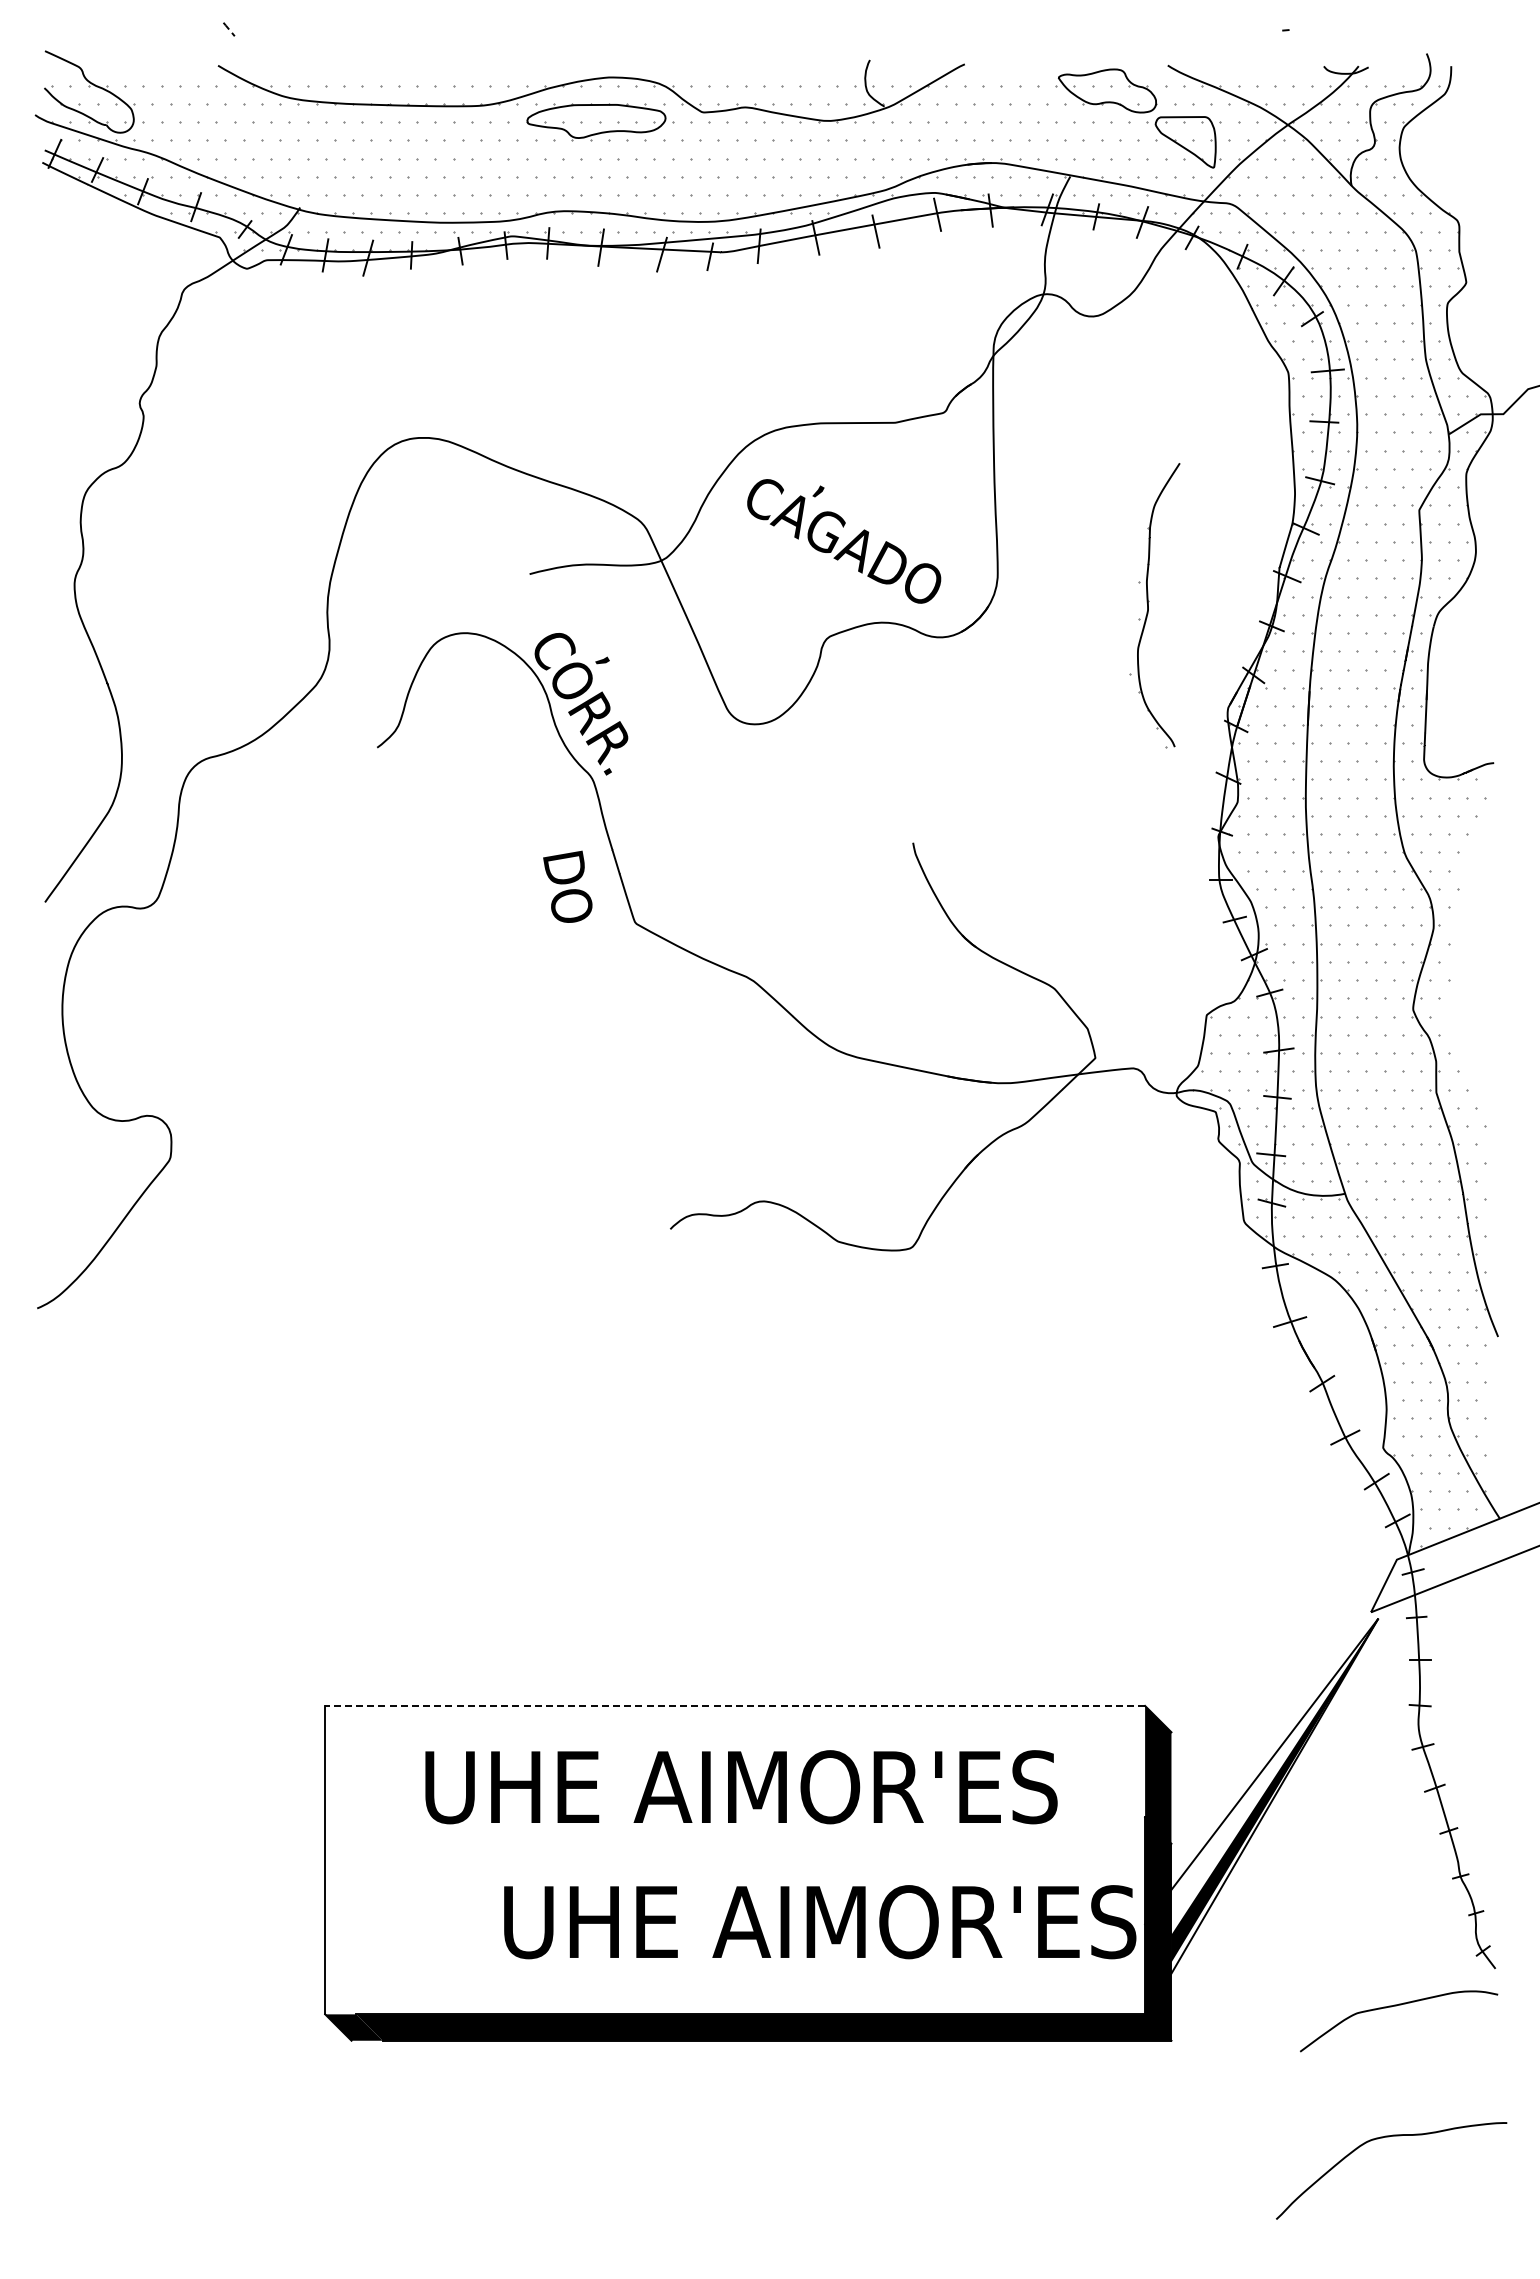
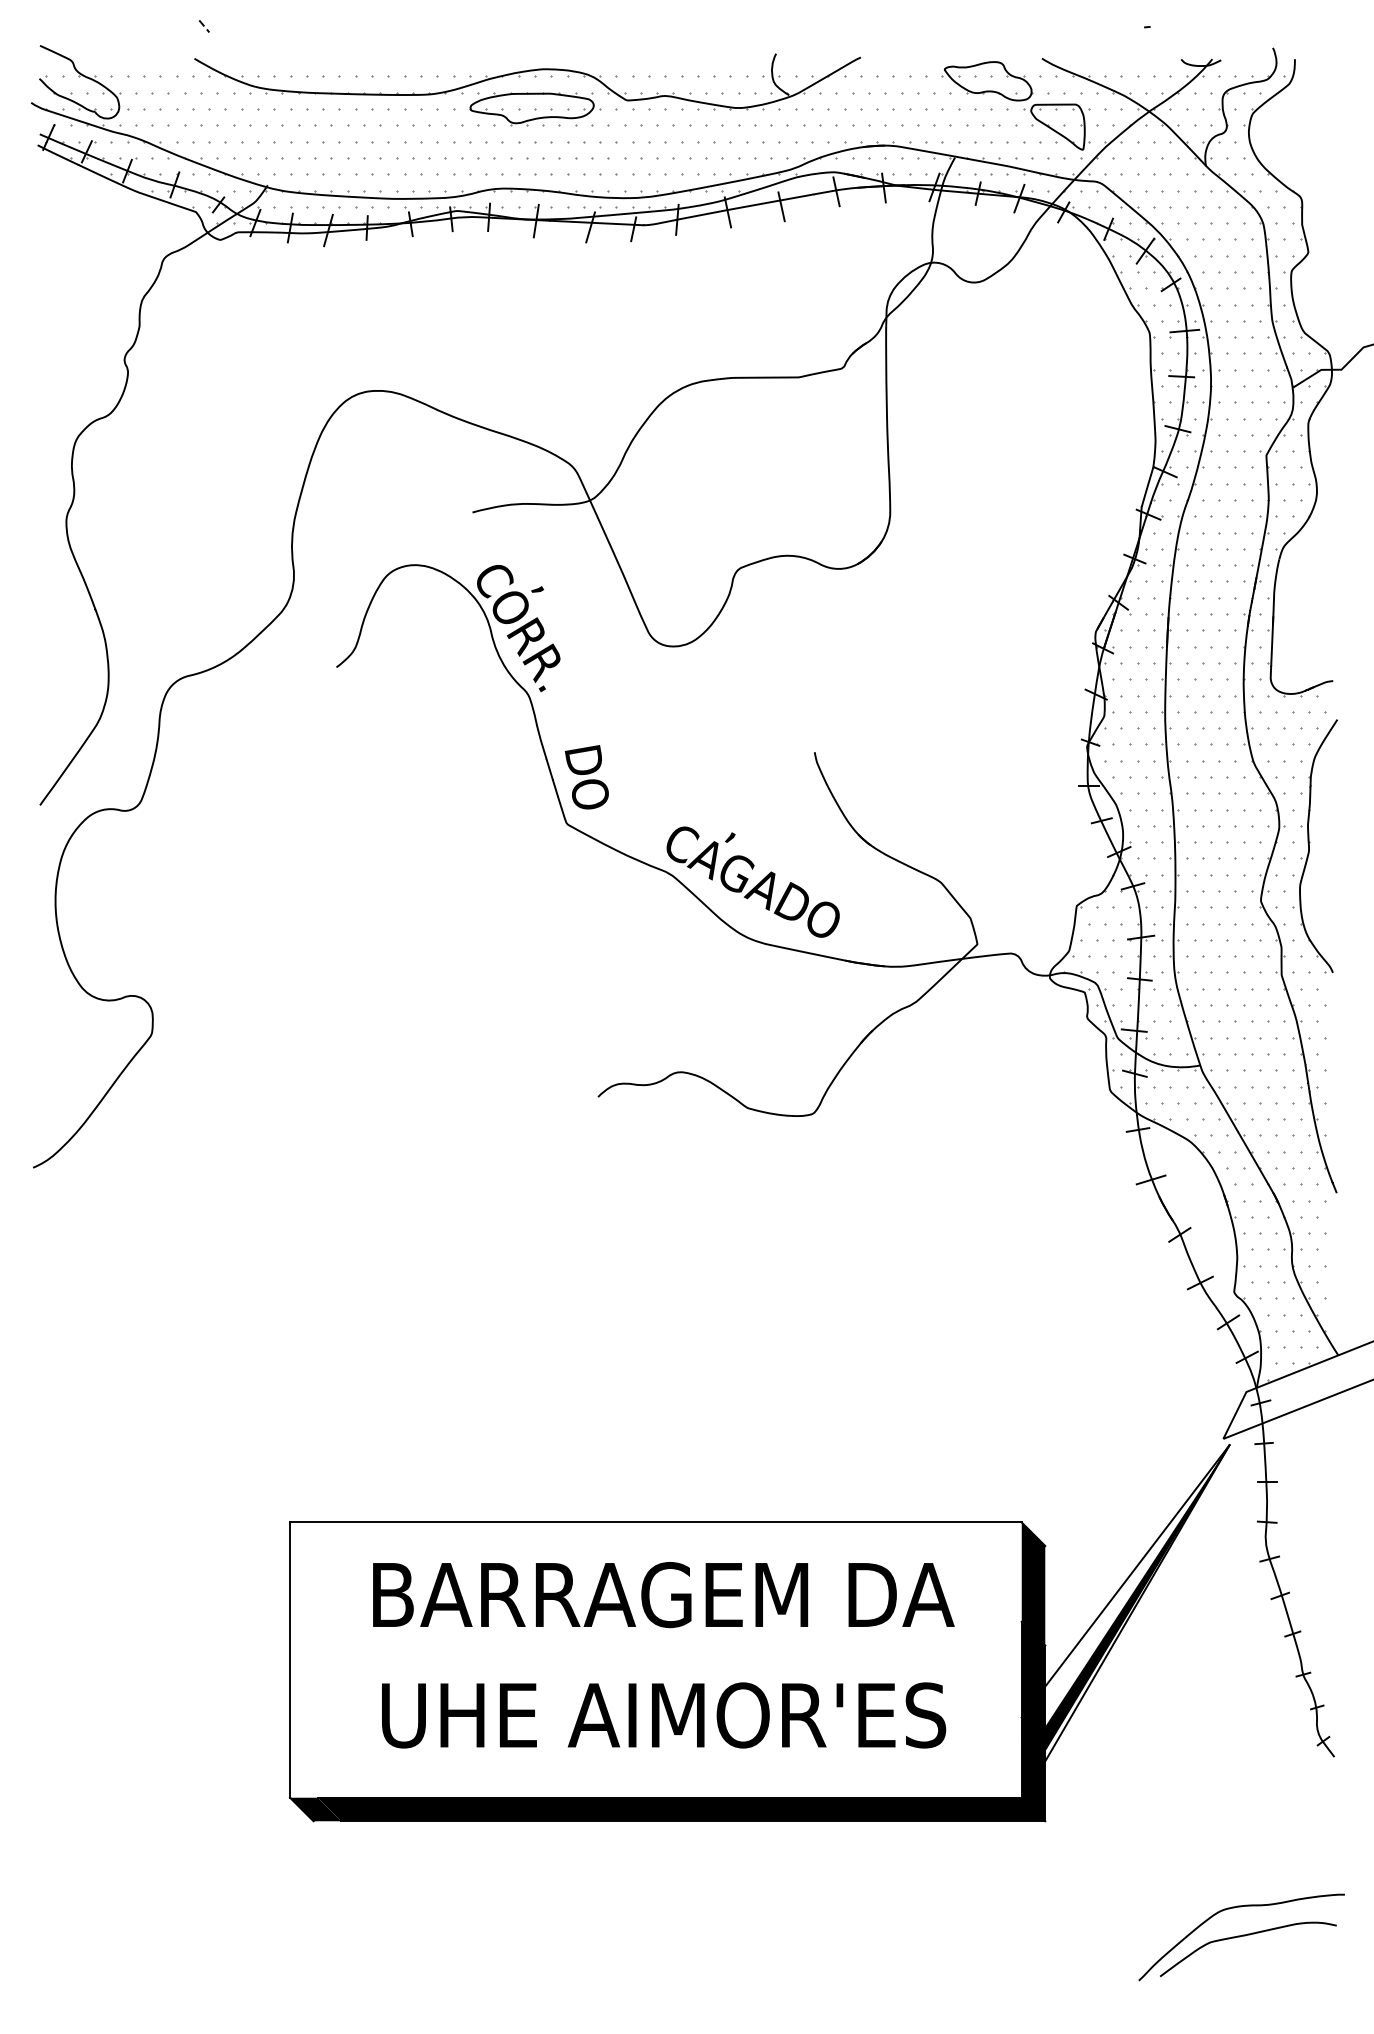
text: (844, 541) -> (753, 882), moved
part: (1154, 605) -> (1314, 846), moved
text: (567, 886) -> (586, 776), moved
line: (735, 1705) -> (656, 1522), dashed -> solid
text: (743, 1787) -> (663, 1595), UHE AIMOR'ES -> BARRAGEM DA
text: (820, 1922) -> (664, 1715), moved
curve: (1396, 2006) -> (1246, 1936), moved

